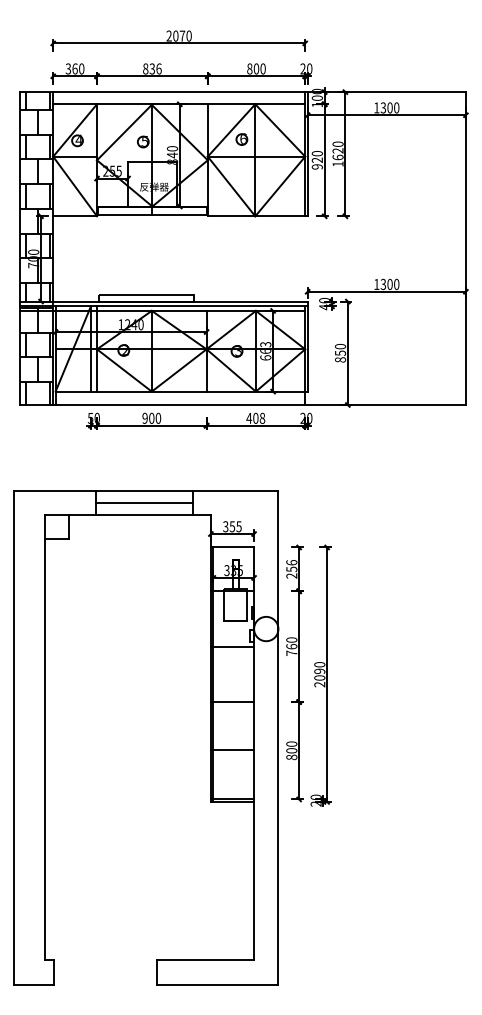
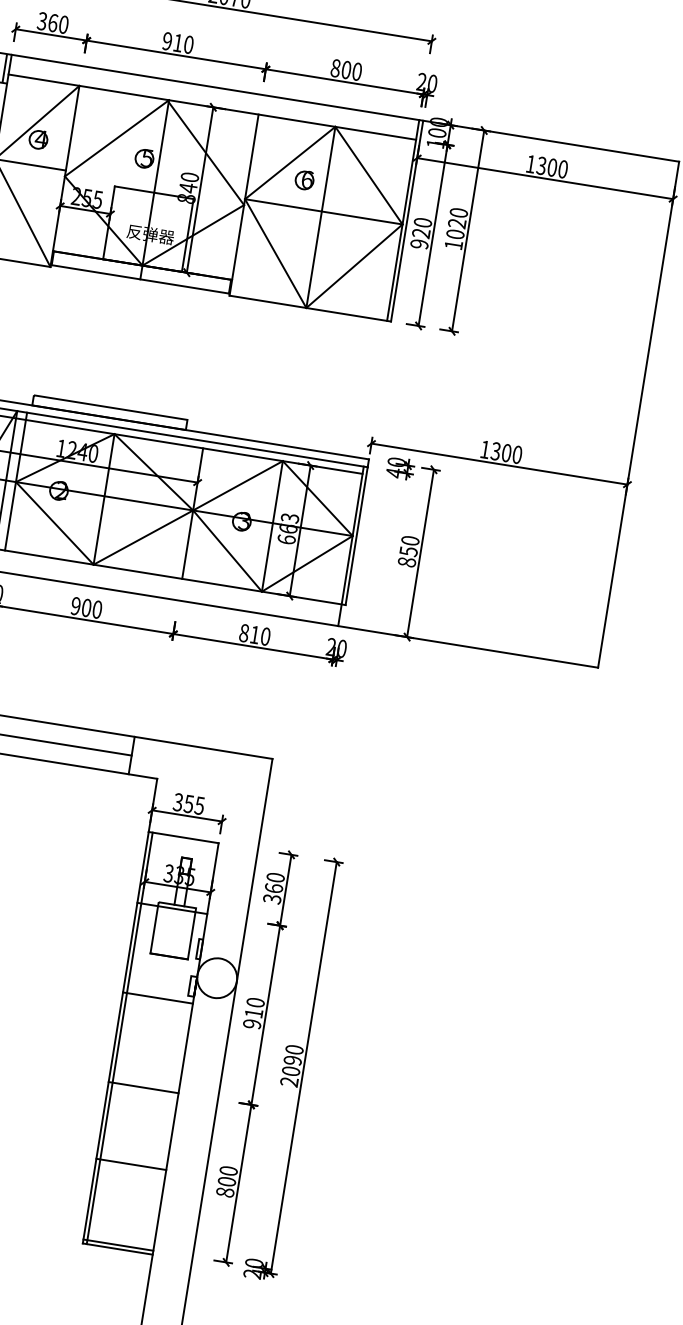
text: (152, 68) -> (178, 42), 836 -> 910
text: (337, 157) -> (454, 234), 1620 -> 1020
text: (255, 417) -> (254, 633), 408 -> 810
text: (291, 569) -> (273, 888), 256 -> 360
text: (291, 650) -> (252, 1019), 760 -> 910

